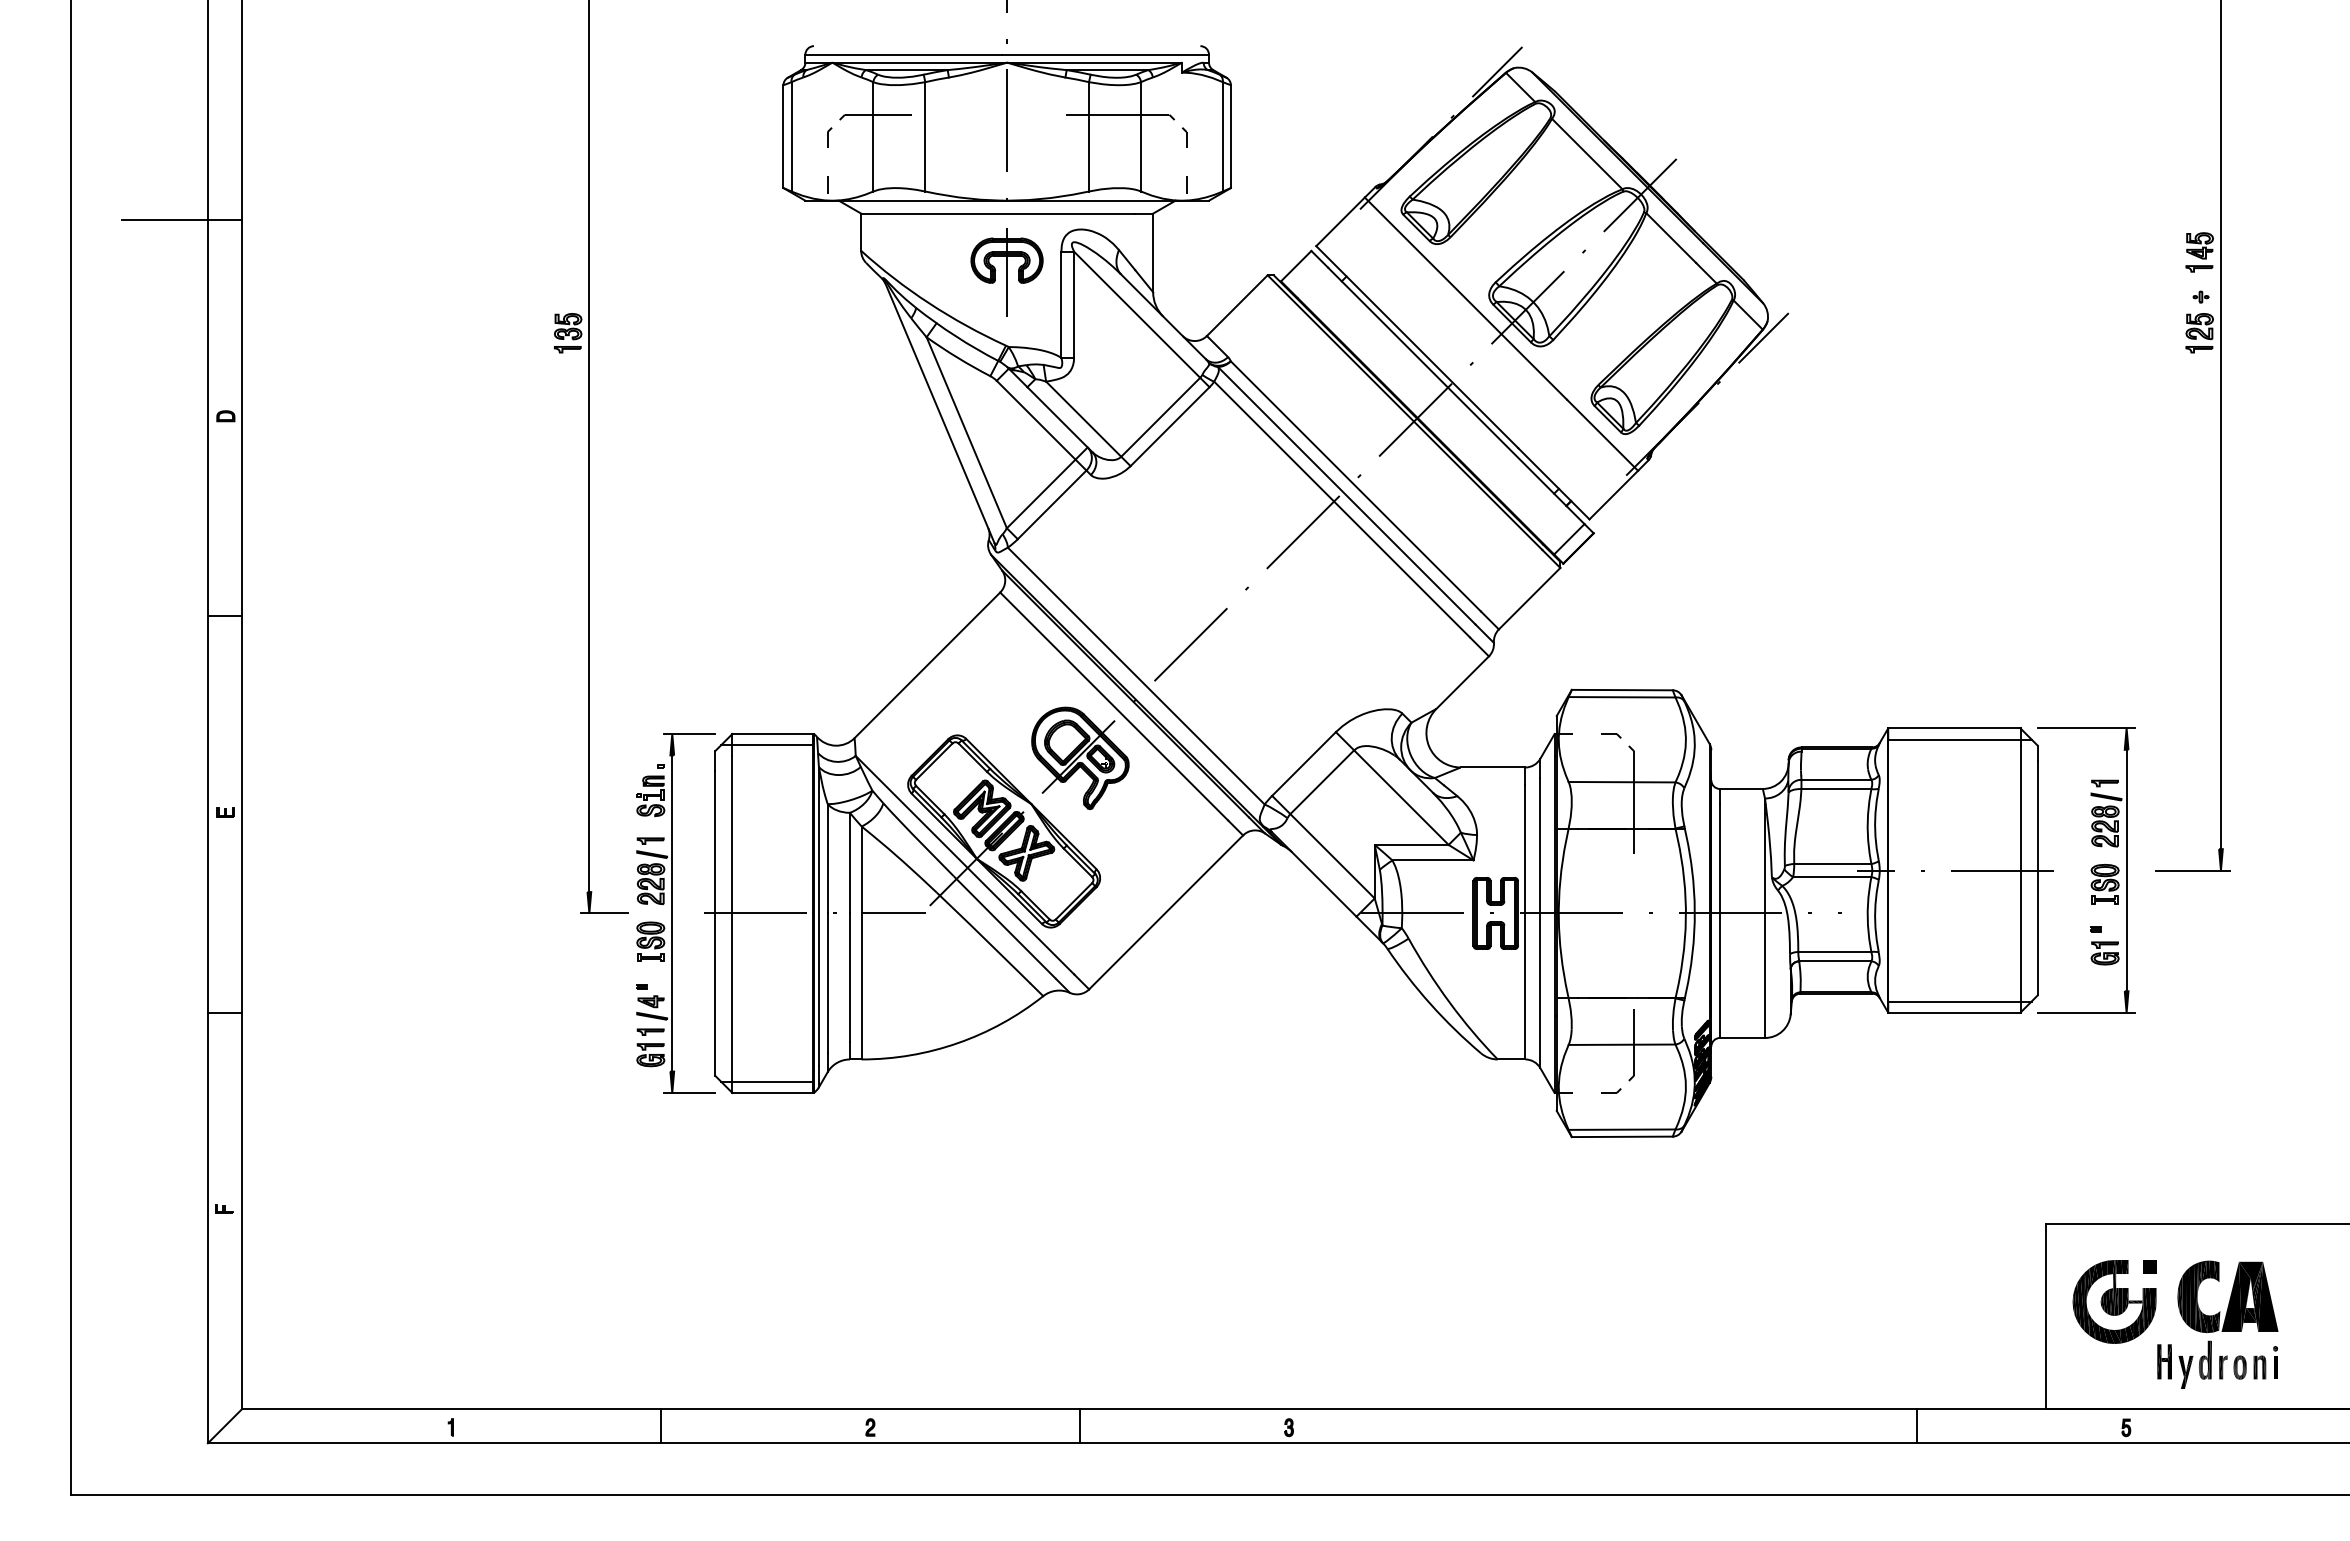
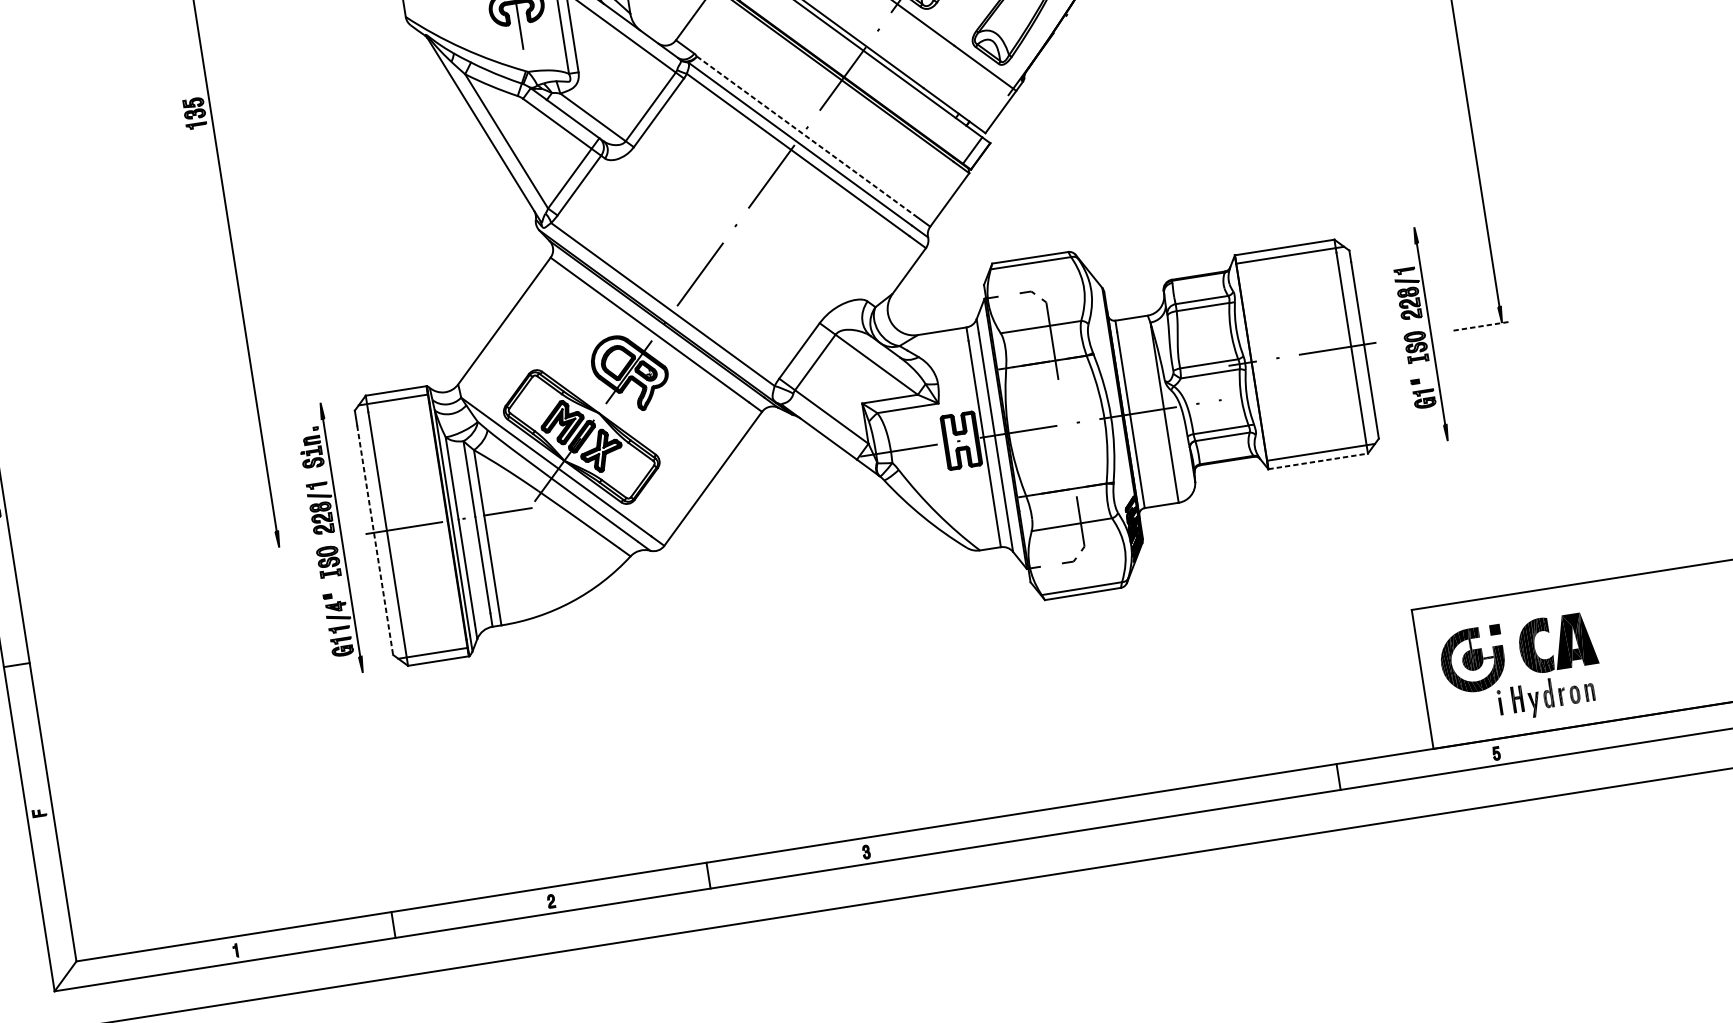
line: (1355, 486) -> (805, 136), solid -> dashed
line: (2086, 728) -> (1384, 232), removed
line: (689, 734) -> (333, 401), removed
line: (2193, 870) -> (1481, 326), solid -> dashed
line: (603, 913) -> (289, 545), removed
line: (715, 923) -> (375, 540), solid -> dashed
line: (1954, 1012) -> (1318, 461), solid -> dashed
line: (2086, 1012) -> (1417, 445), removed
line: (689, 1092) -> (375, 670), removed
part: (2275, 1362) -> (1500, 702), moved

